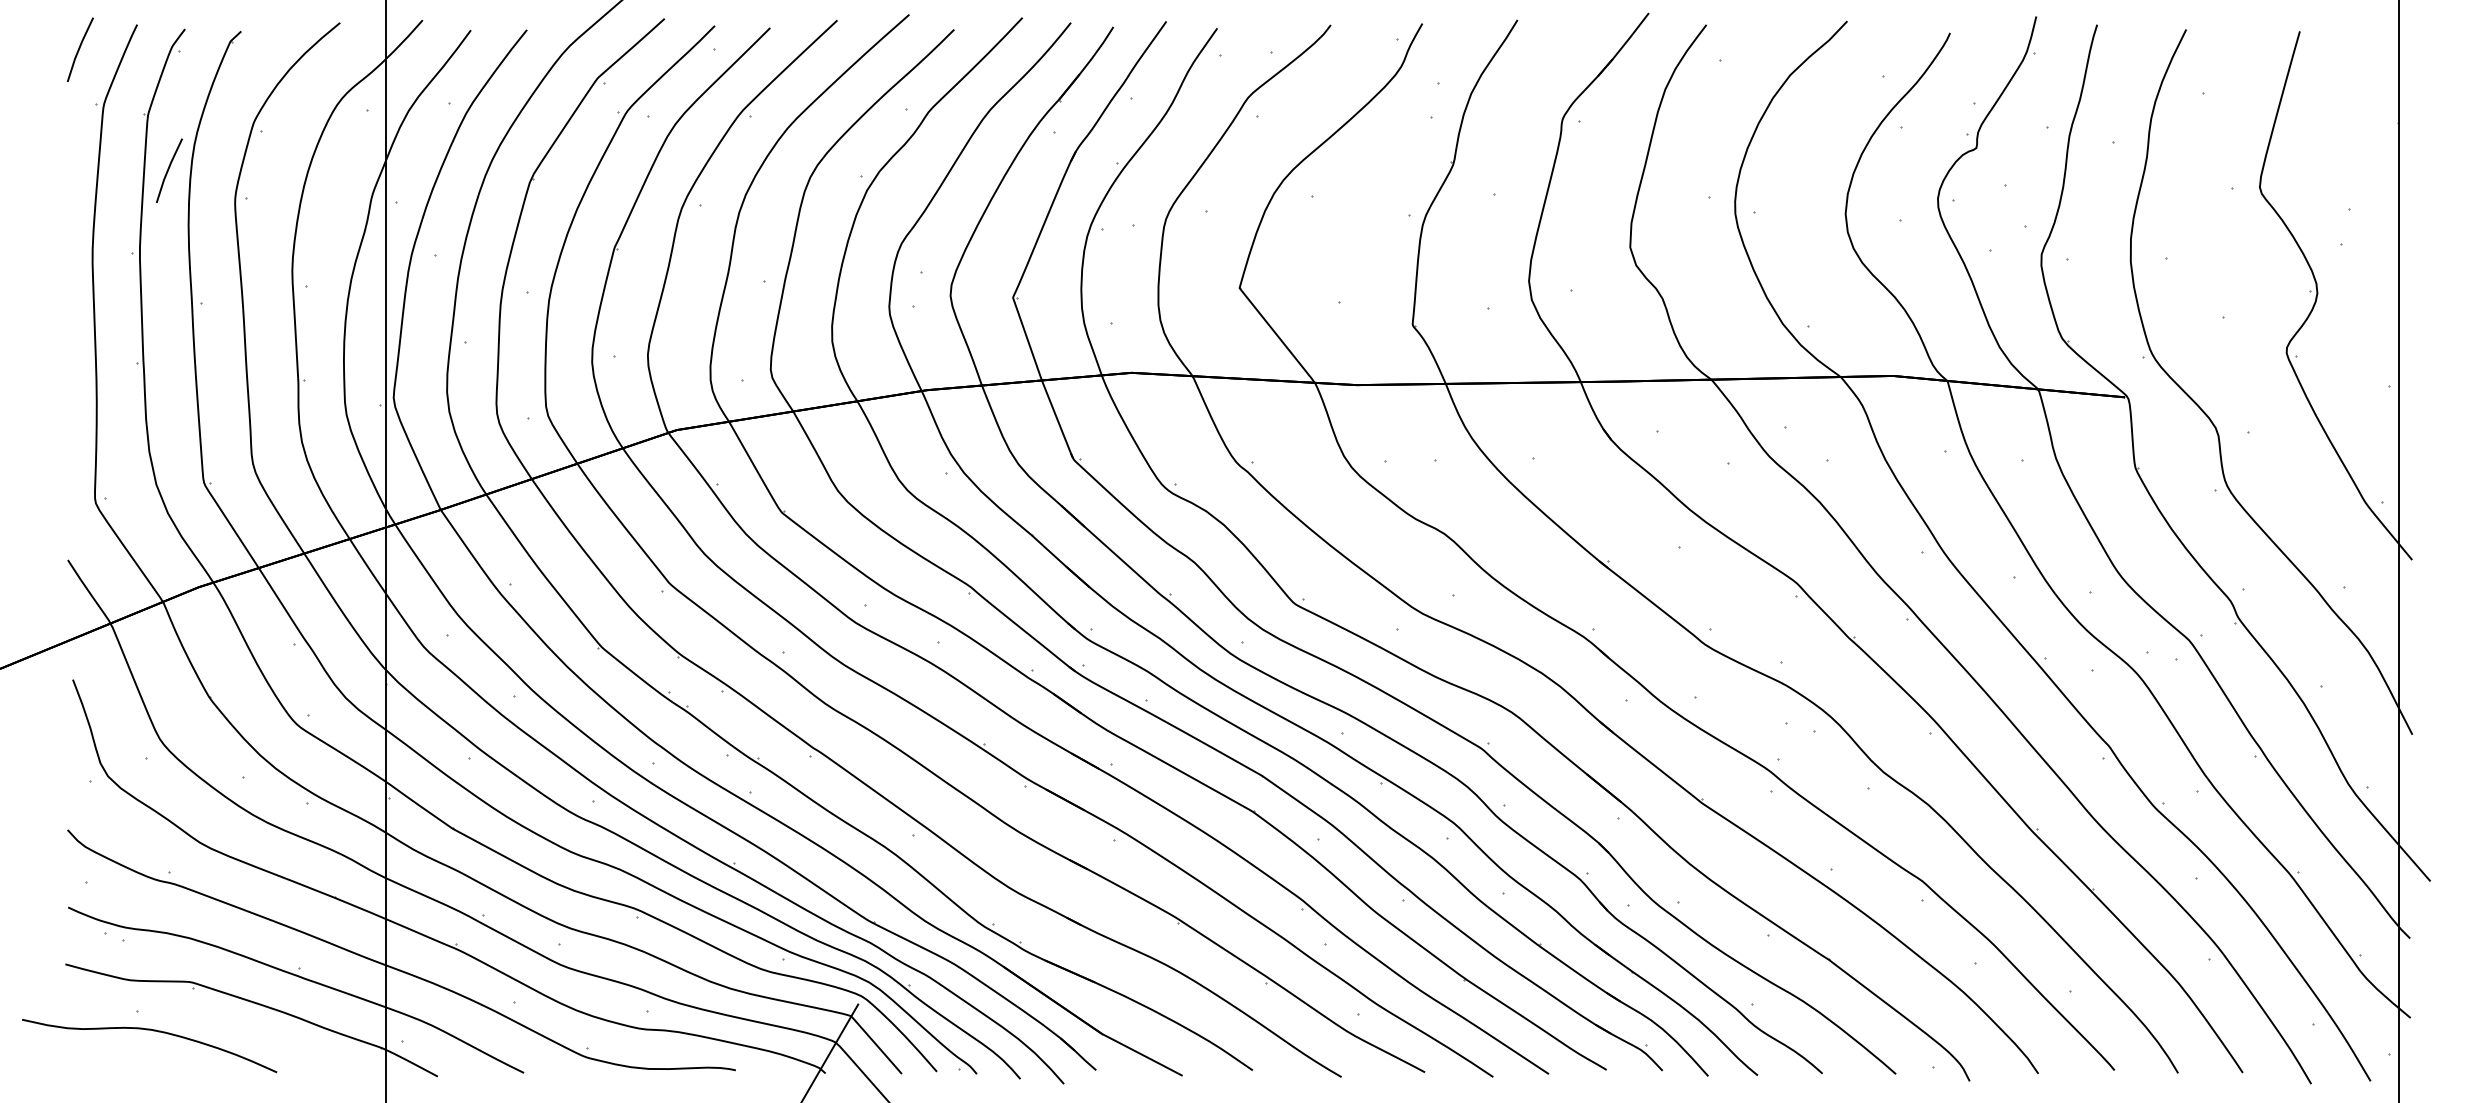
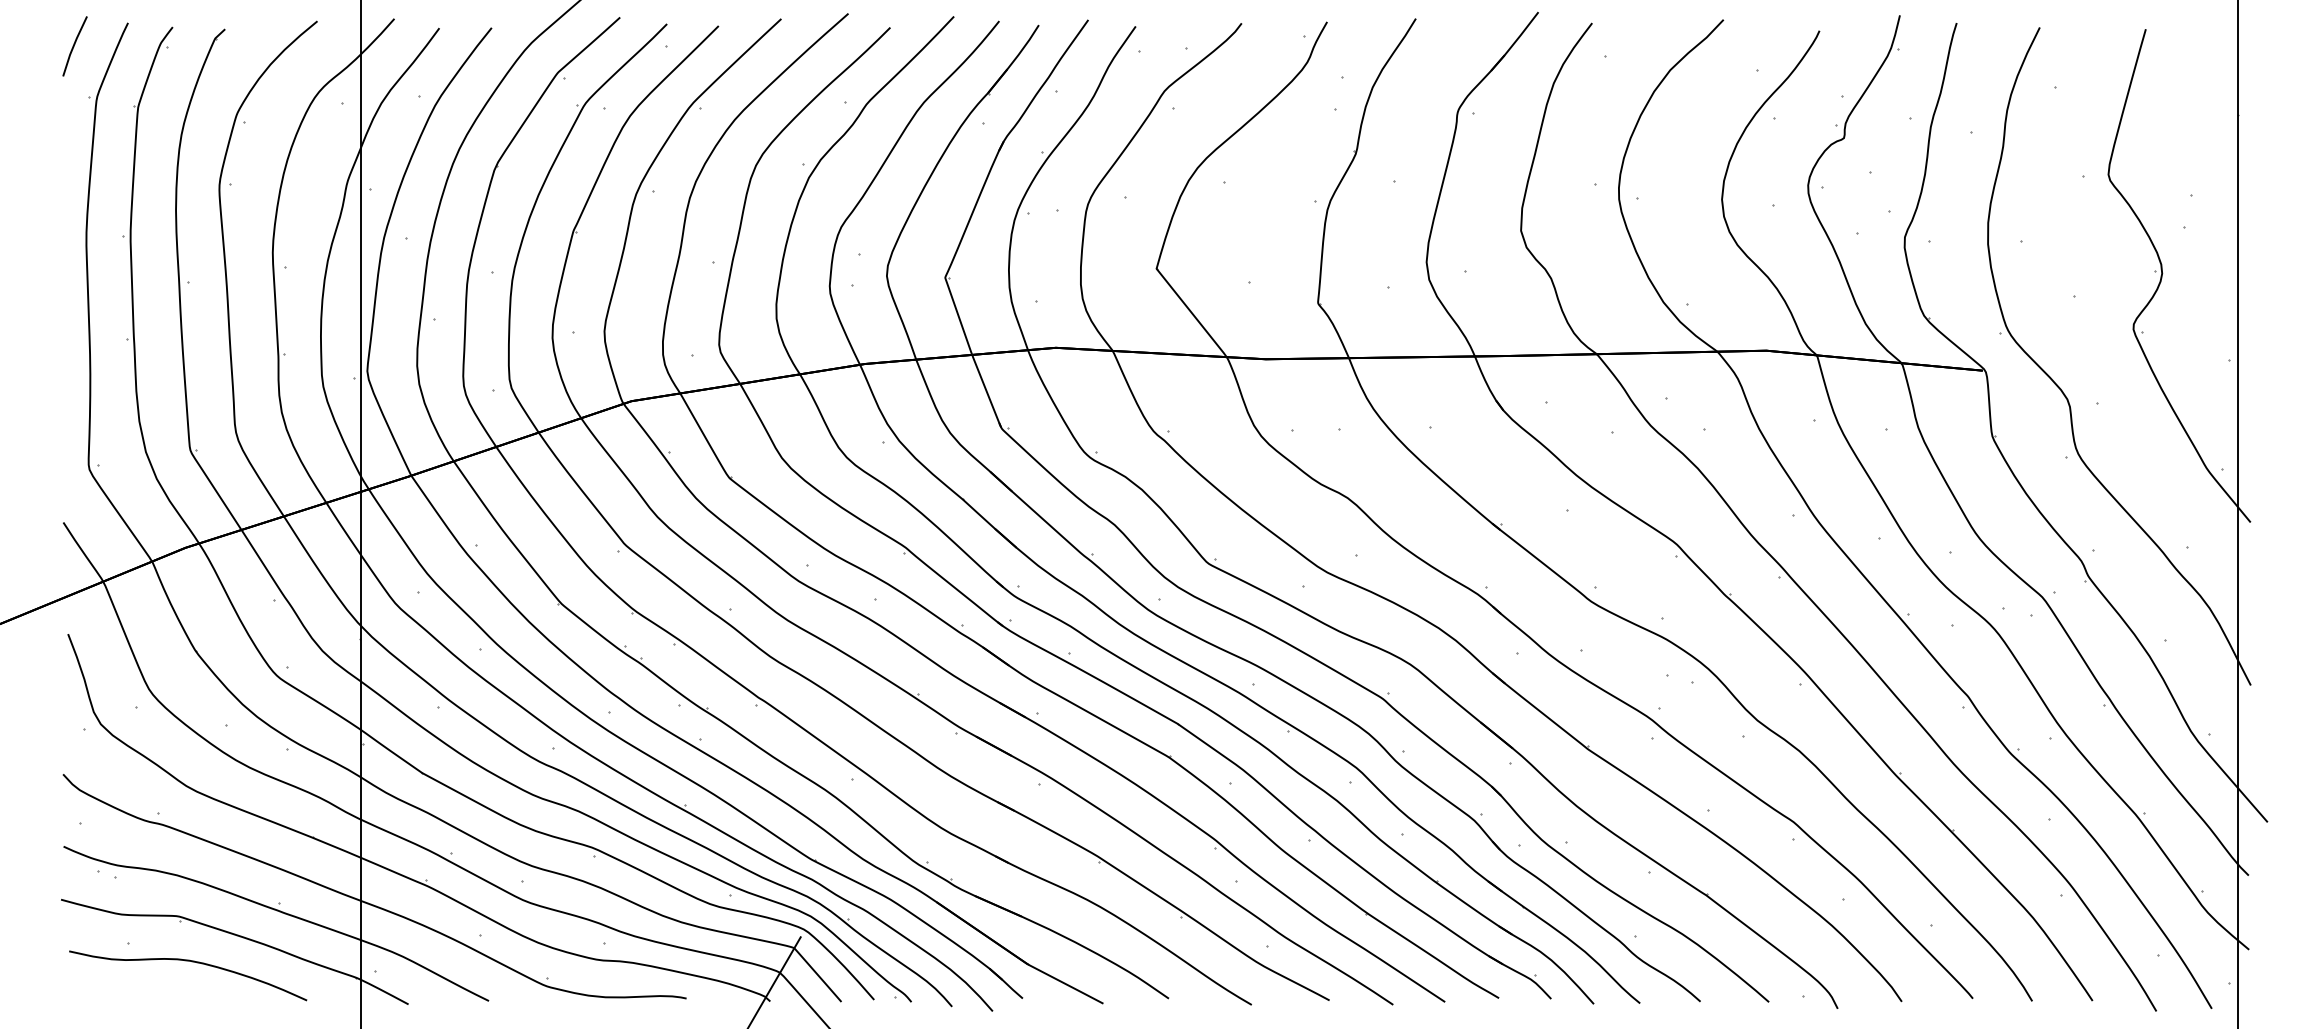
line: (169, 169) -> (158, 158), removed
curve: (153, 1031) -> (191, 962), moved

